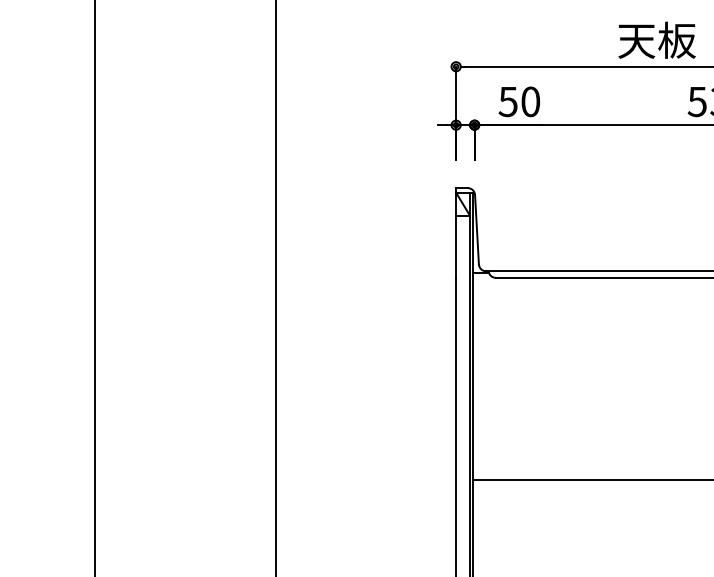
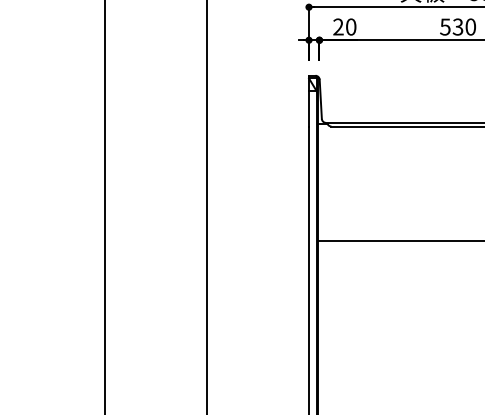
text: (508, 100) -> (338, 26), 50 -> 20

